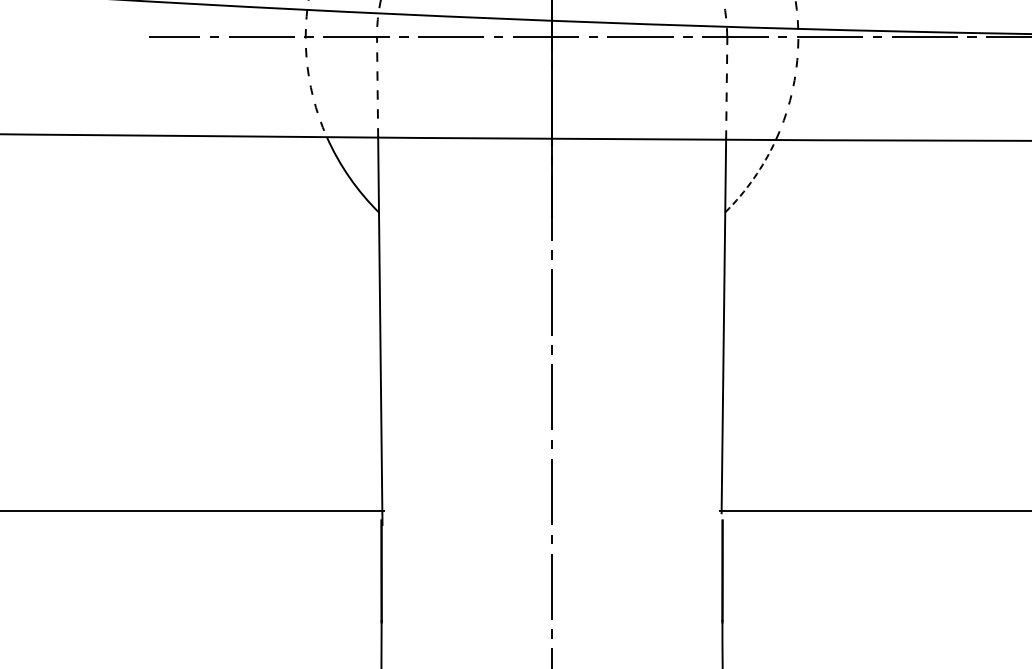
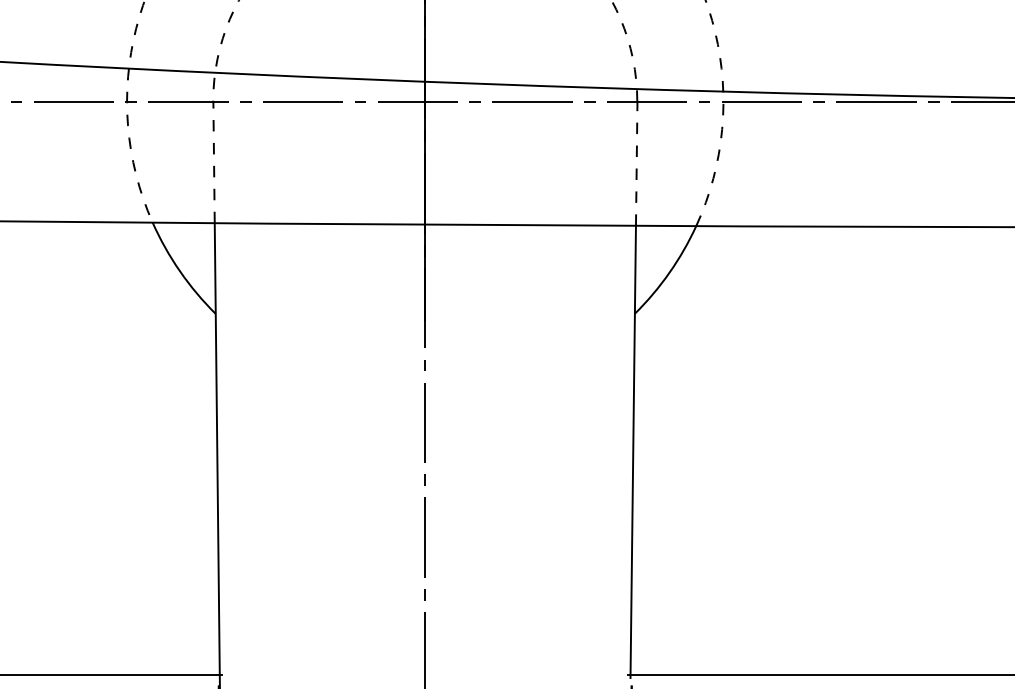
arc: (753, 178) -> (669, 272), dashed -> solid

